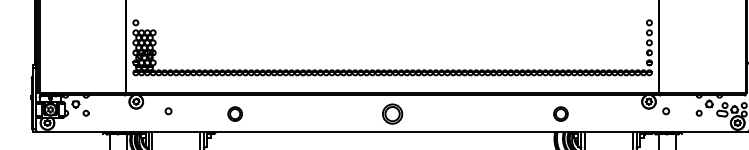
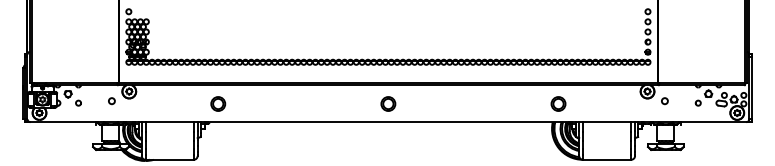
circle: (168, 111) -> (111, 101), moved
part: (235, 113) -> (218, 103), moved
part: (392, 113) -> (388, 103), size x0.71

